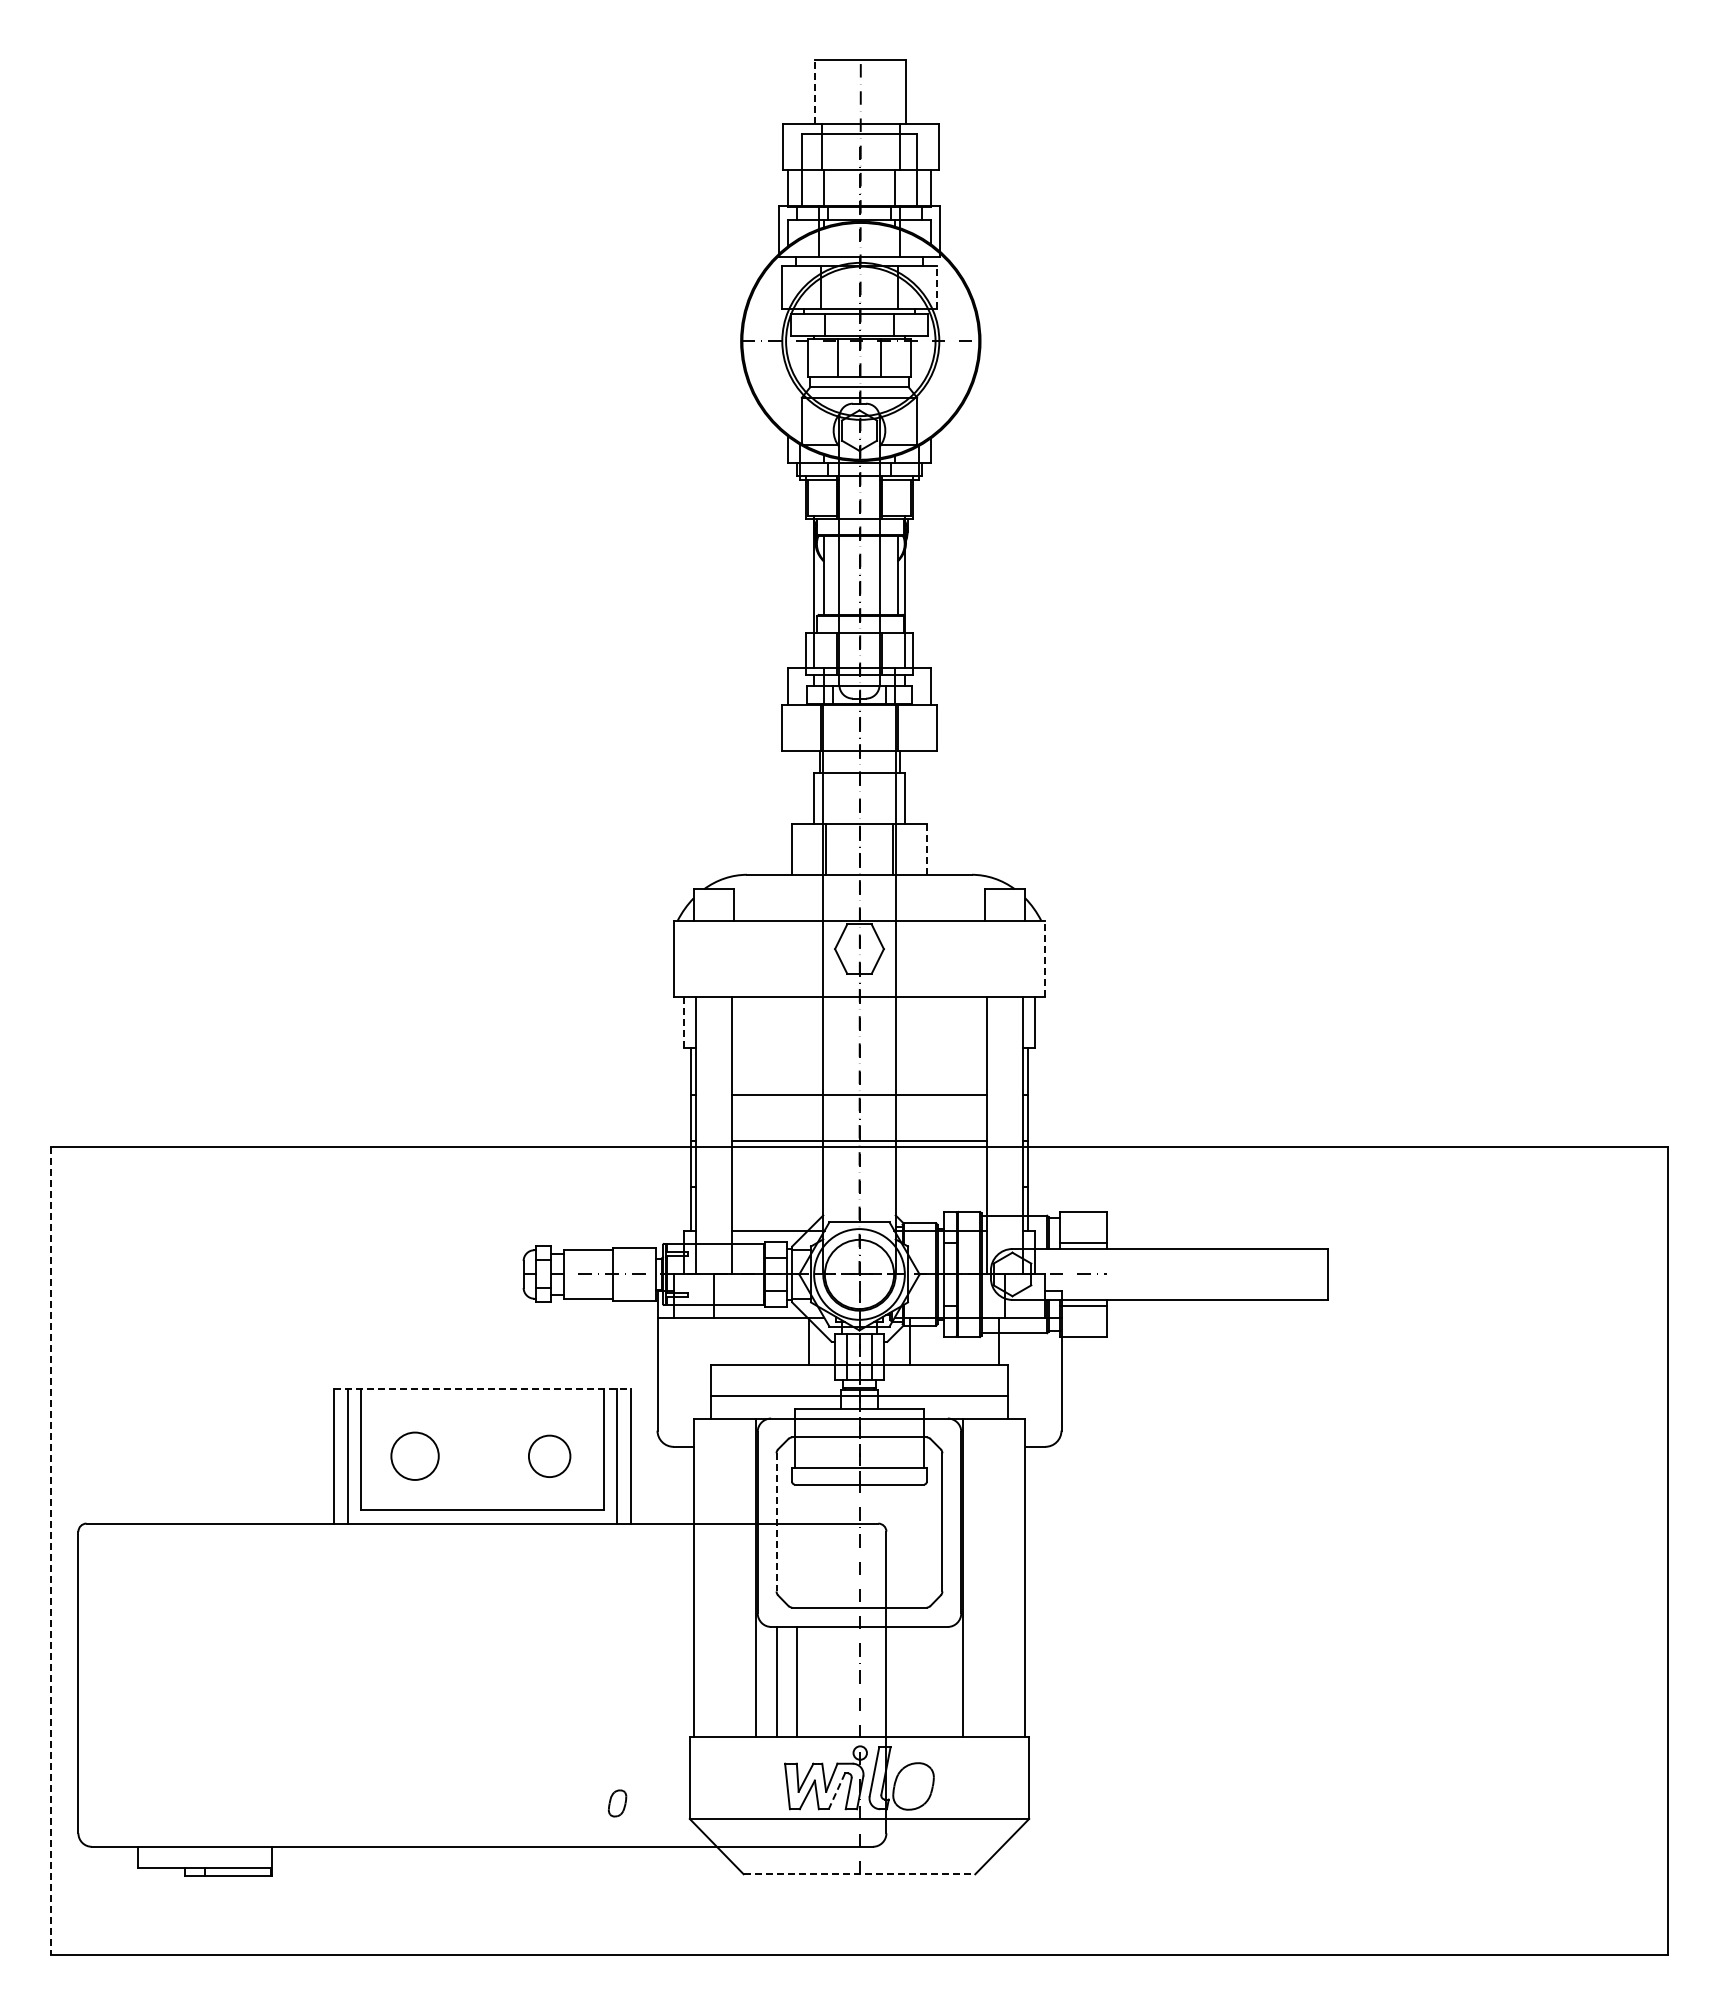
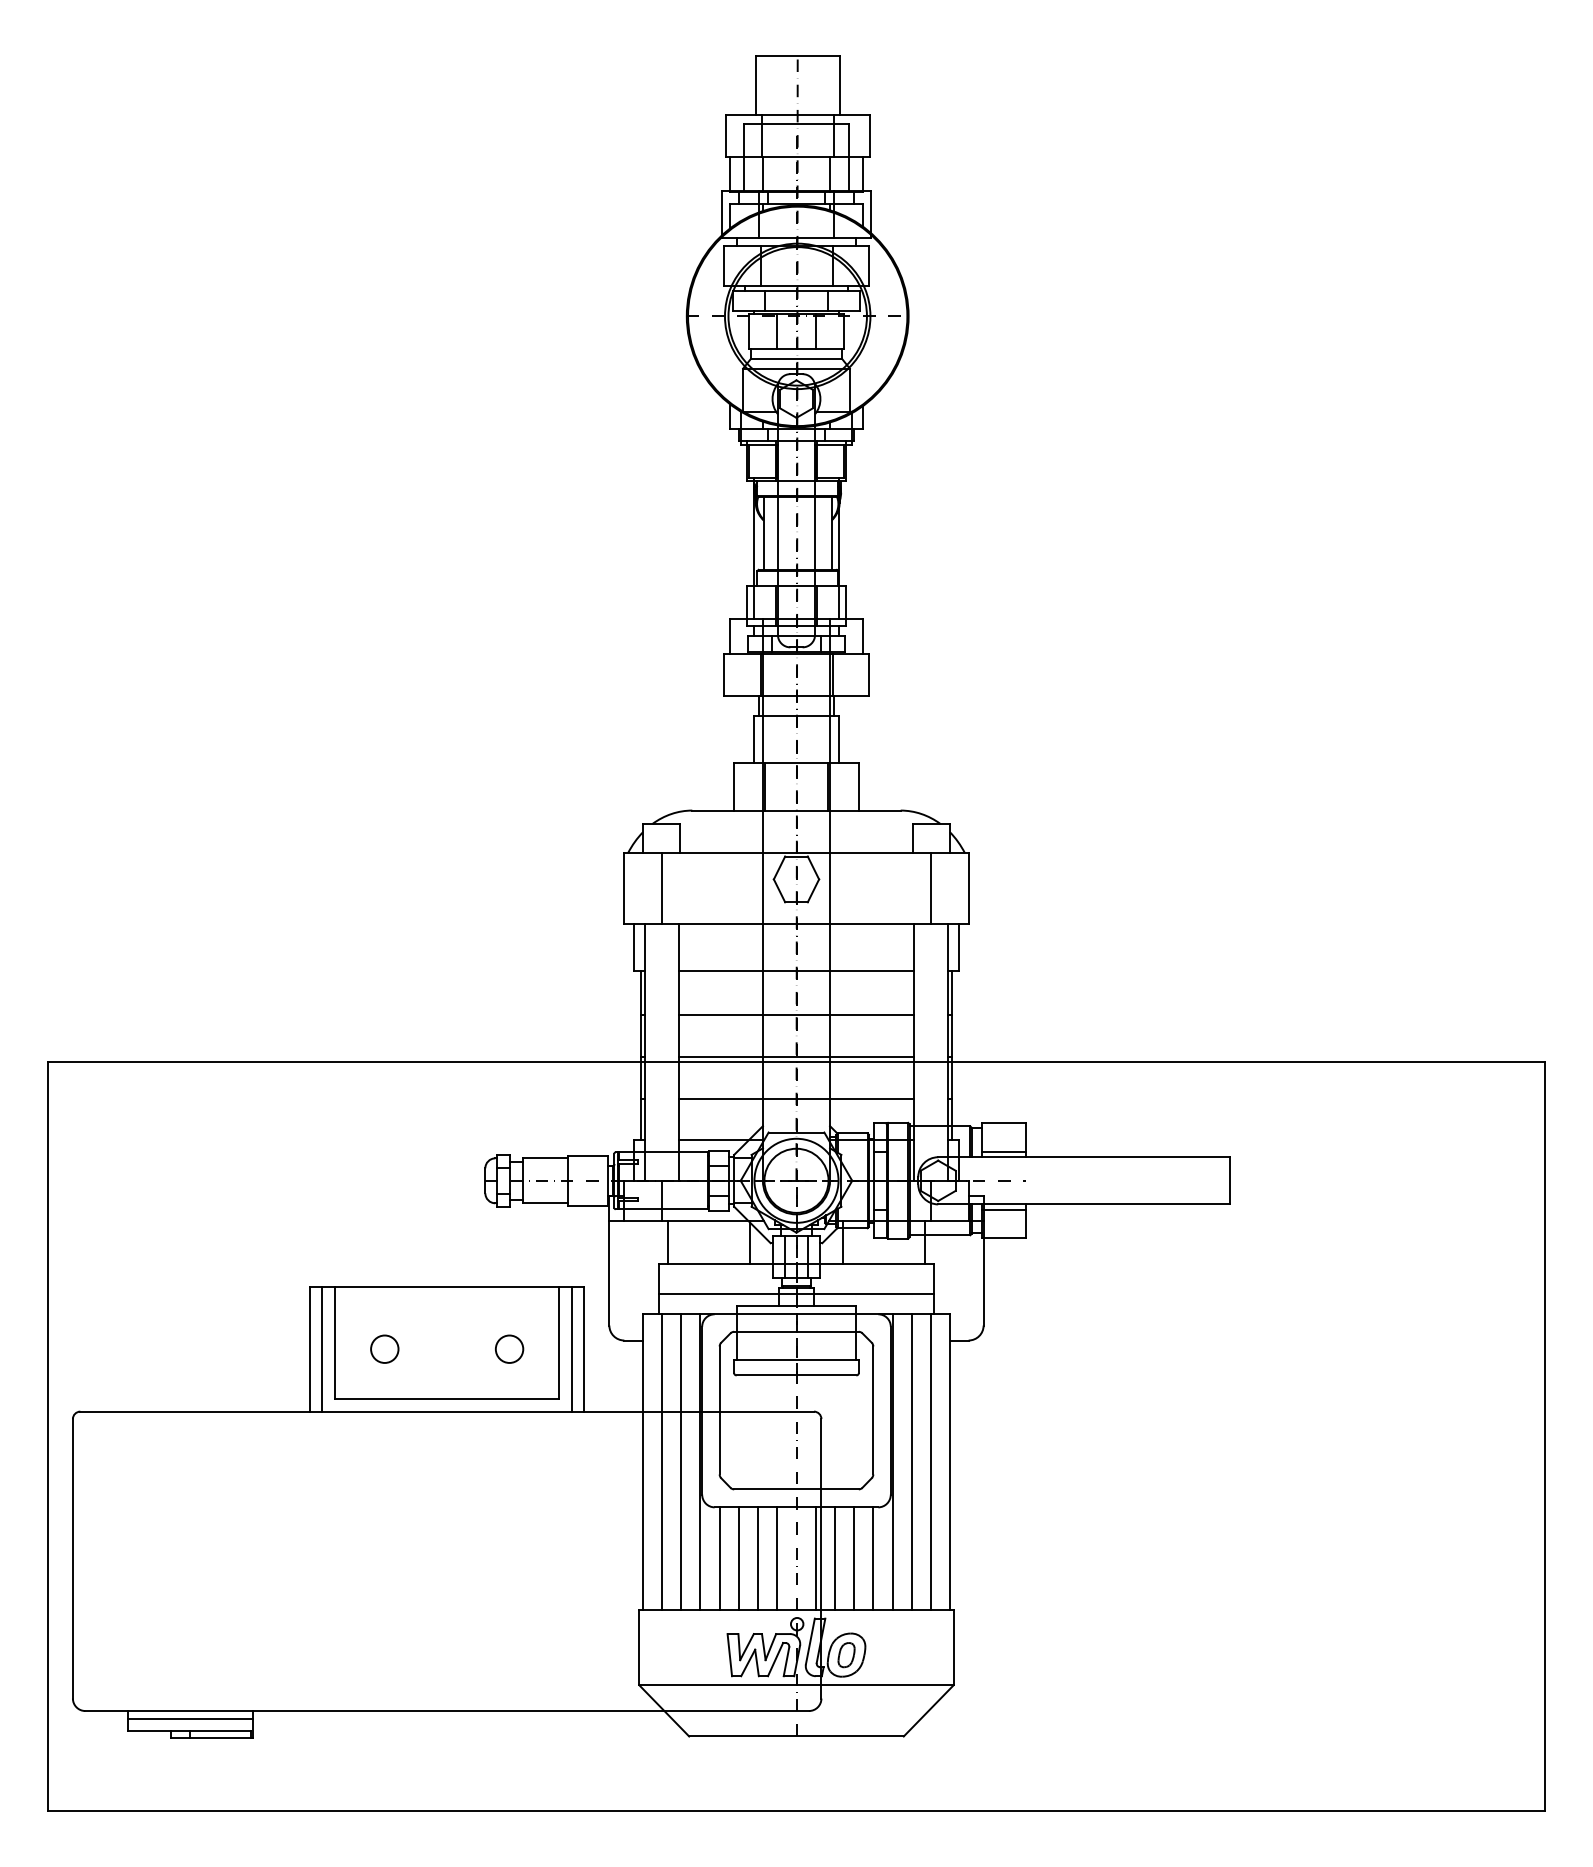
line: (815, 92) -> (755, 85), dashed -> solid
line: (937, 287) -> (868, 266), dashed -> solid
line: (927, 849) -> (859, 787), dashed -> solid
line: (714, 958) -> (662, 888), added
line: (1004, 958) -> (930, 888), added
line: (1045, 958) -> (968, 888), dashed -> solid
line: (684, 1022) -> (634, 947), dashed -> solid
line: (859, 1048) -> (796, 971), added
line: (859, 1186) -> (796, 1099), added
line: (720, 1340) -> (667, 1241), added
line: (482, 1388) -> (447, 1286), dashed -> solid
circle: (549, 1455) -> (509, 1348), size x0.71
circle: (414, 1456) -> (384, 1349), size x0.62
line: (776, 1522) -> (719, 1410), dashed -> solid
line: (51, 1551) -> (47, 1437), dashed -> solid
line: (714, 1577) -> (662, 1461), added
line: (735, 1577) -> (681, 1461), added
line: (983, 1577) -> (911, 1461), added
line: (1004, 1577) -> (930, 1461), added
line: (818, 1681) -> (758, 1557), added
line: (838, 1681) -> (777, 1557), added
line: (880, 1681) -> (815, 1557), added
line: (900, 1681) -> (834, 1557), added
line: (921, 1681) -> (853, 1557), added
line: (942, 1681) -> (873, 1557), added
line: (836, 1791) -> (775, 1659), dashed -> solid
part: (617, 1803) -> (846, 1655), moved
line: (204, 1854) -> (189, 1718), added
line: (859, 1874) -> (796, 1736), dashed -> solid

